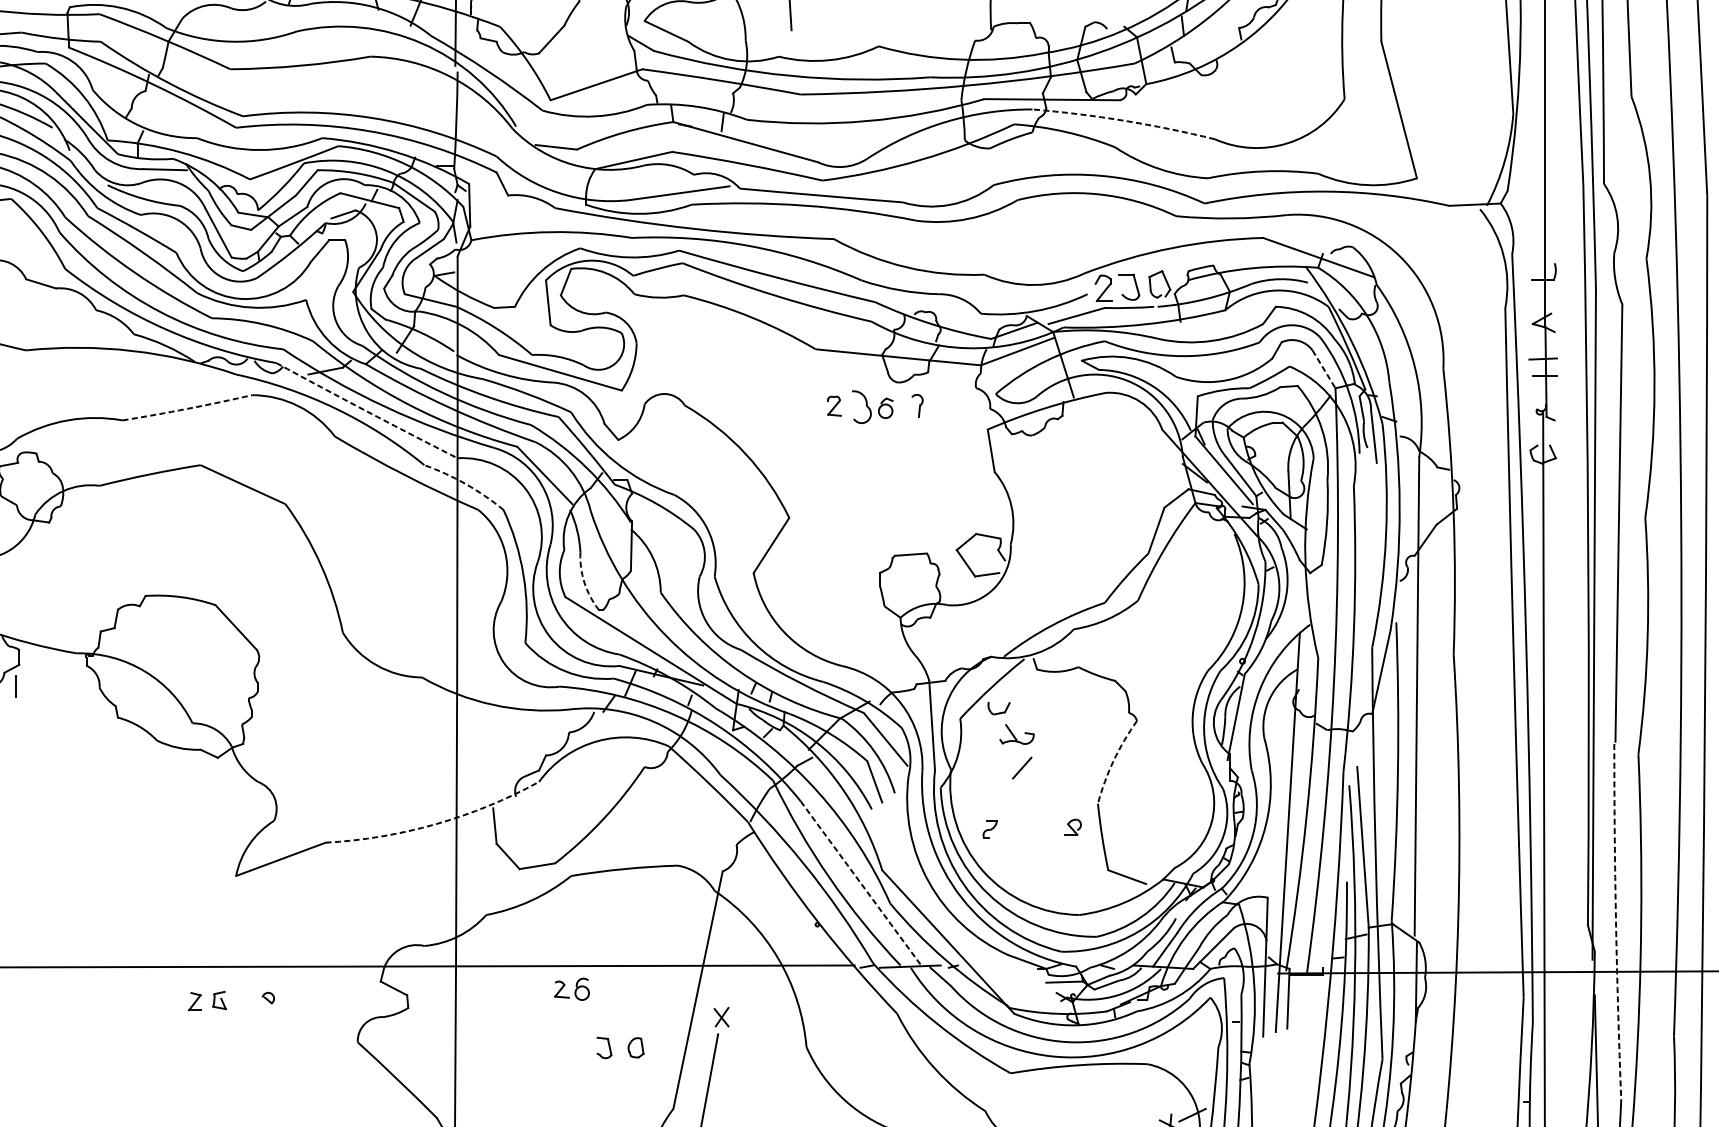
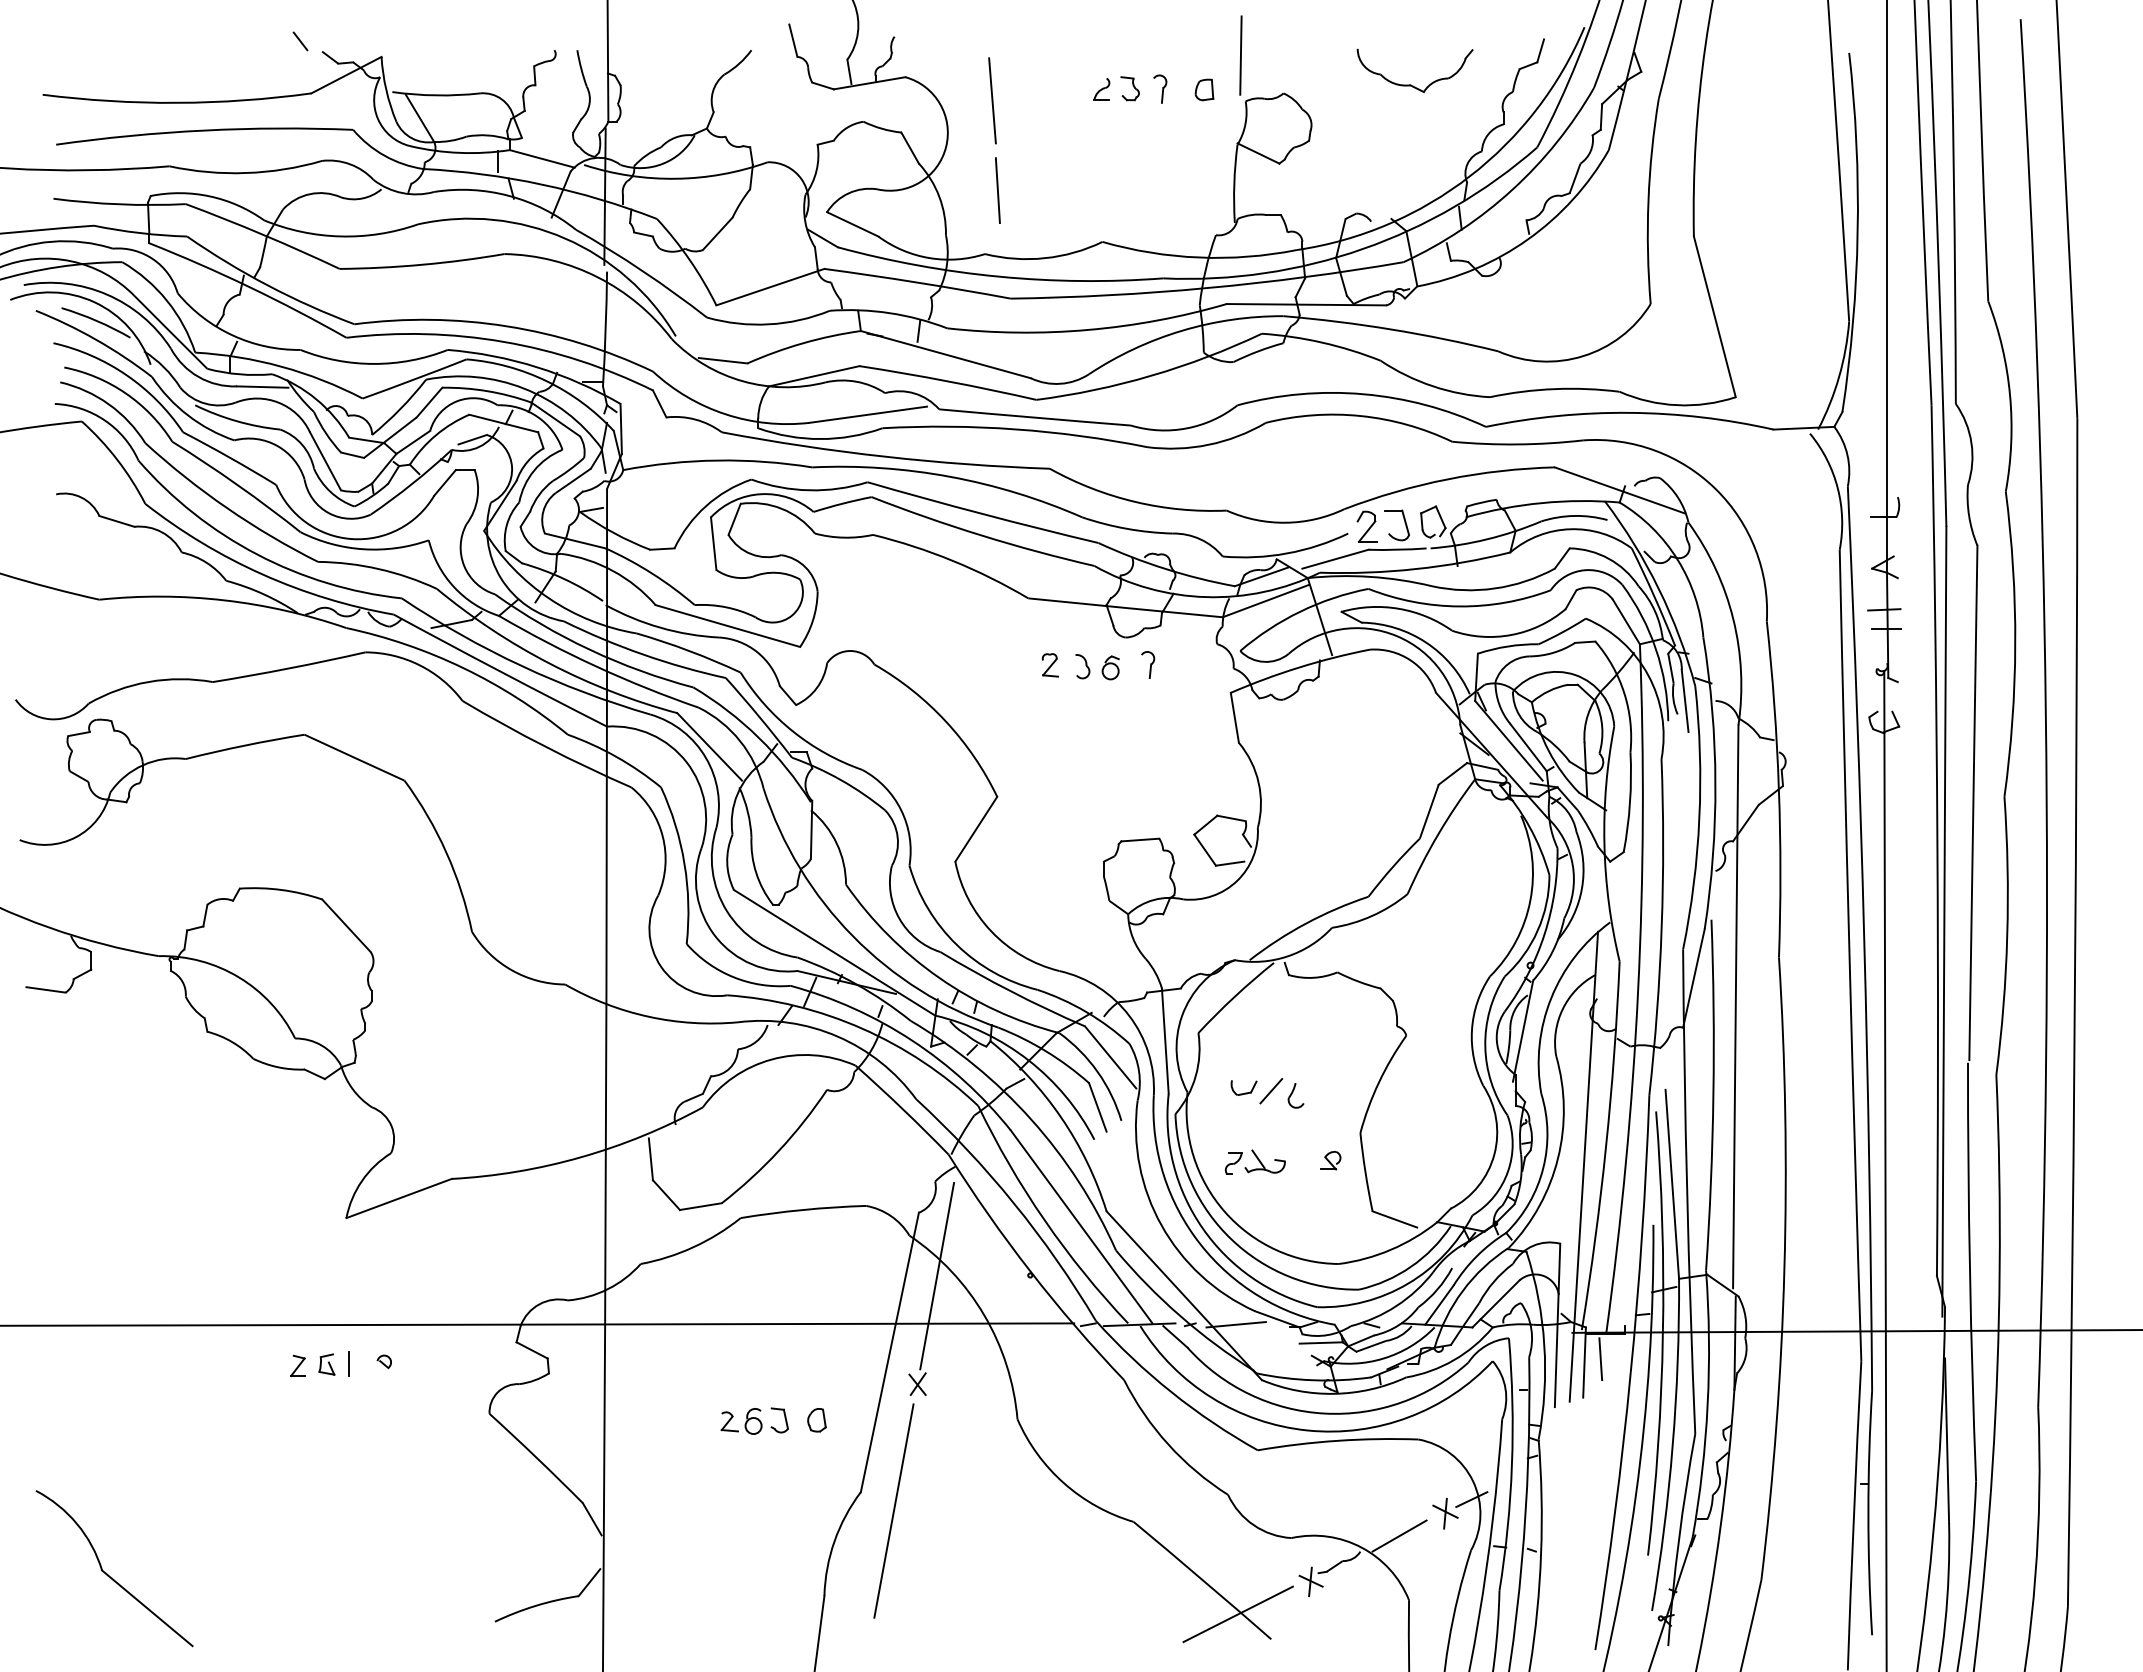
arc: (1124, 120) -> (1391, 329), dashed -> solid
line: (1324, 369) -> (1626, 622), dashed -> solid
part: (861, 407) -> (1082, 666), size x0.62
arc: (187, 408) -> (289, 668), dashed -> solid
arc: (366, 411) -> (499, 671), dashed -> solid
arc: (465, 484) -> (616, 757), dashed -> solid
arc: (584, 583) -> (756, 873), dashed -> solid
line: (15, 685) -> (348, 1363), moved
part: (998, 708) -> (1243, 1087), moved
part: (1016, 734) -> (1264, 1161), moved
arc: (1114, 760) -> (1379, 1082), dashed -> solid
part: (1042, 771) -> (1295, 1095), added
arc: (435, 824) -> (581, 1157), dashed -> solid
line: (860, 883) -> (1081, 1226), dashed -> solid
arc: (1615, 922) -> (1969, 1272), dashed -> solid
line: (738, 924) -> (937, 1275), added
line: (991, 966) -> (1235, 1324), added
part: (571, 989) -> (741, 1421), moved
line: (1301, 996) -> (1600, 1359), added

